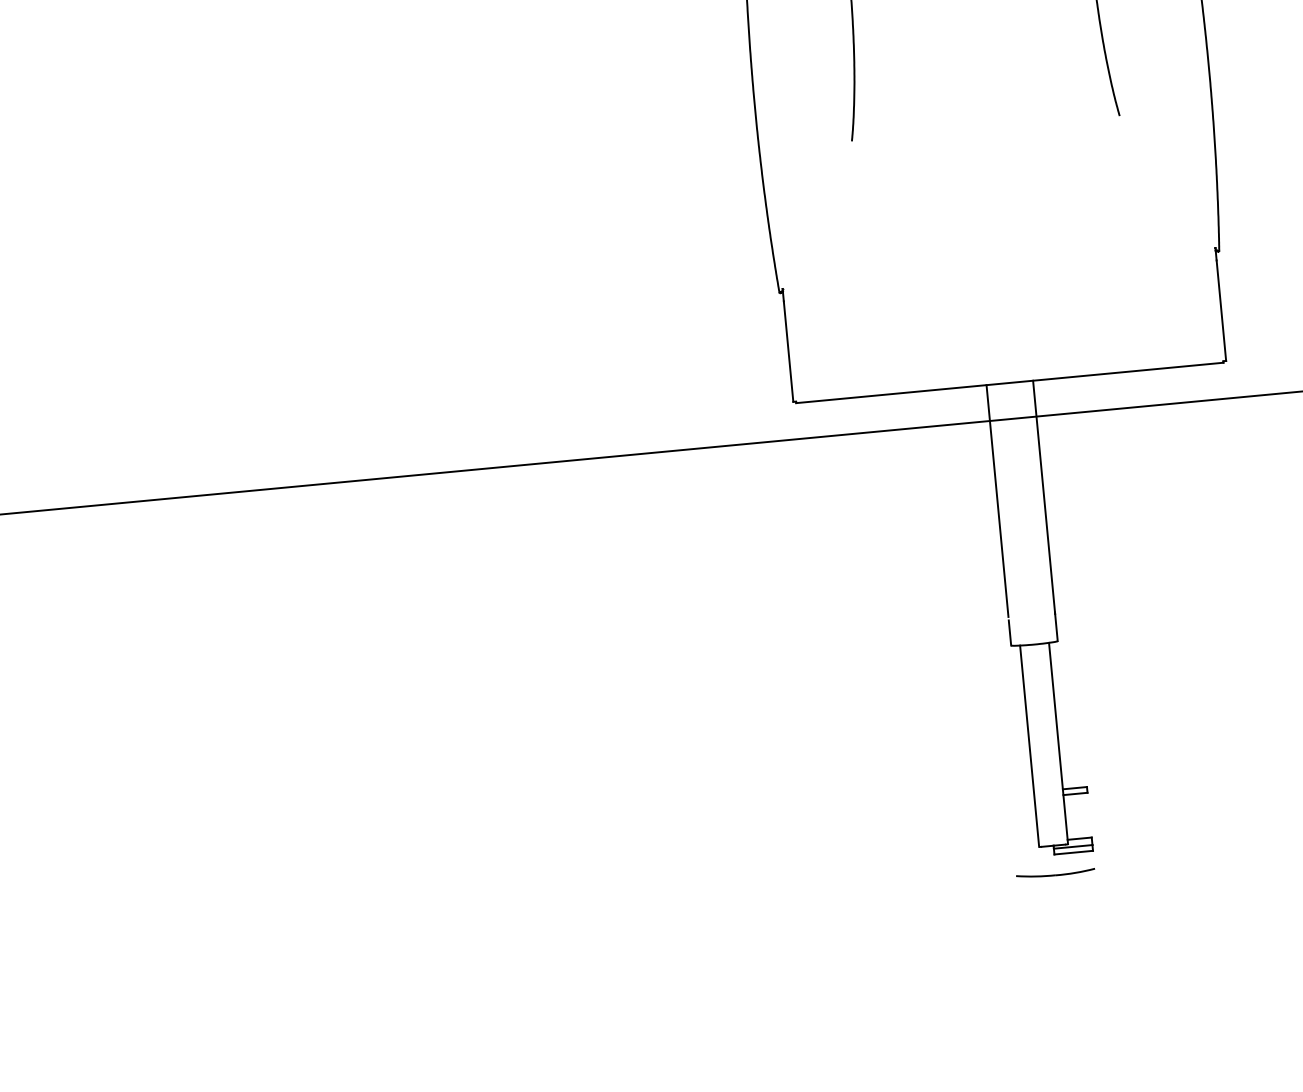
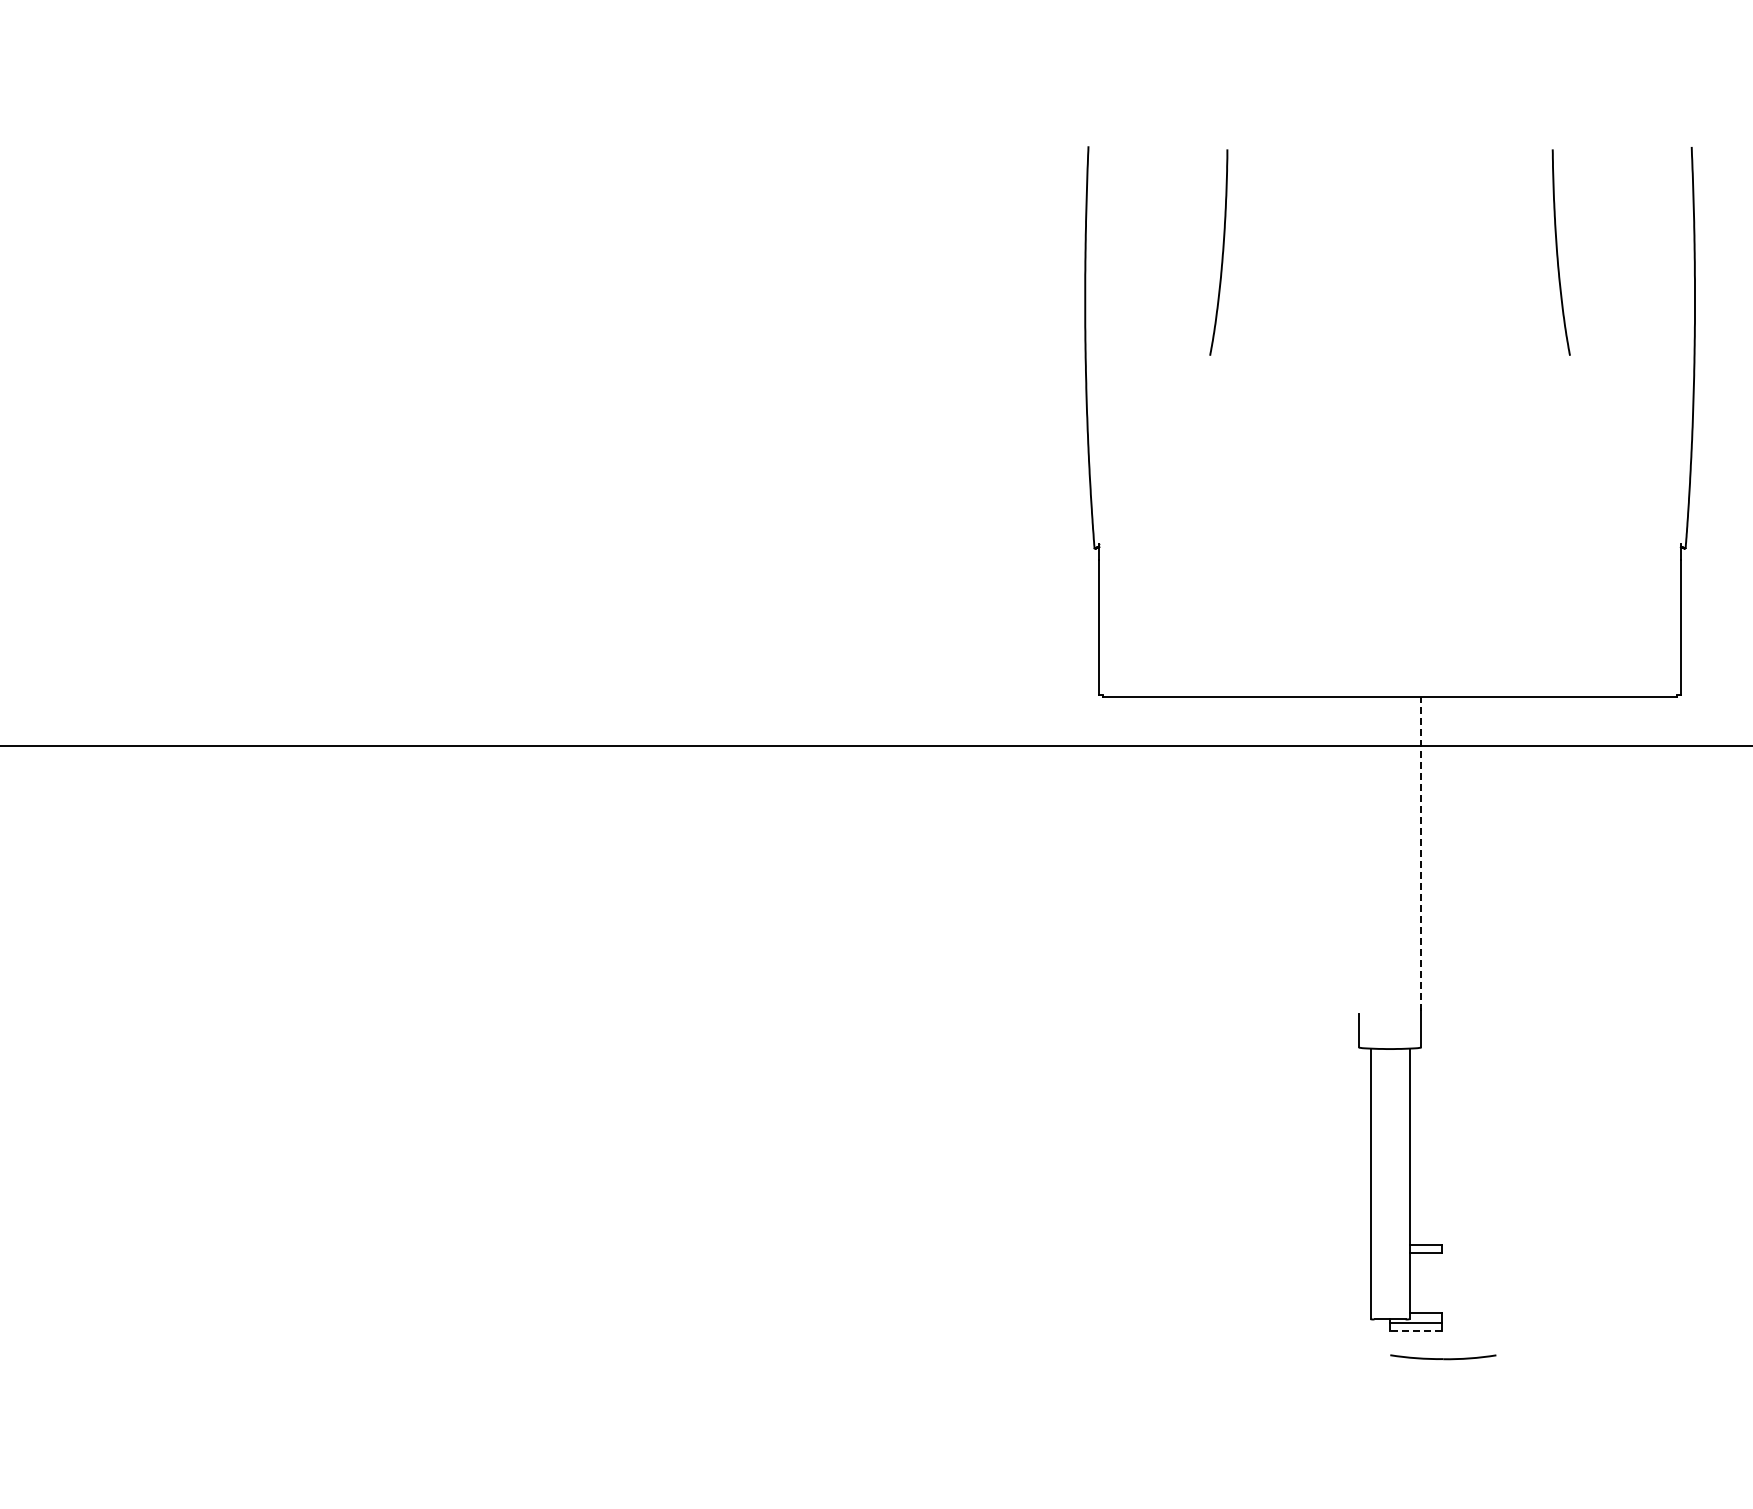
line: (1044, 497) -> (1421, 854), solid -> dashed
line: (997, 501) -> (1358, 853), removed
line: (1074, 852) -> (1416, 1331), solid -> dashed
part: (1055, 874) -> (1443, 1357), moved

